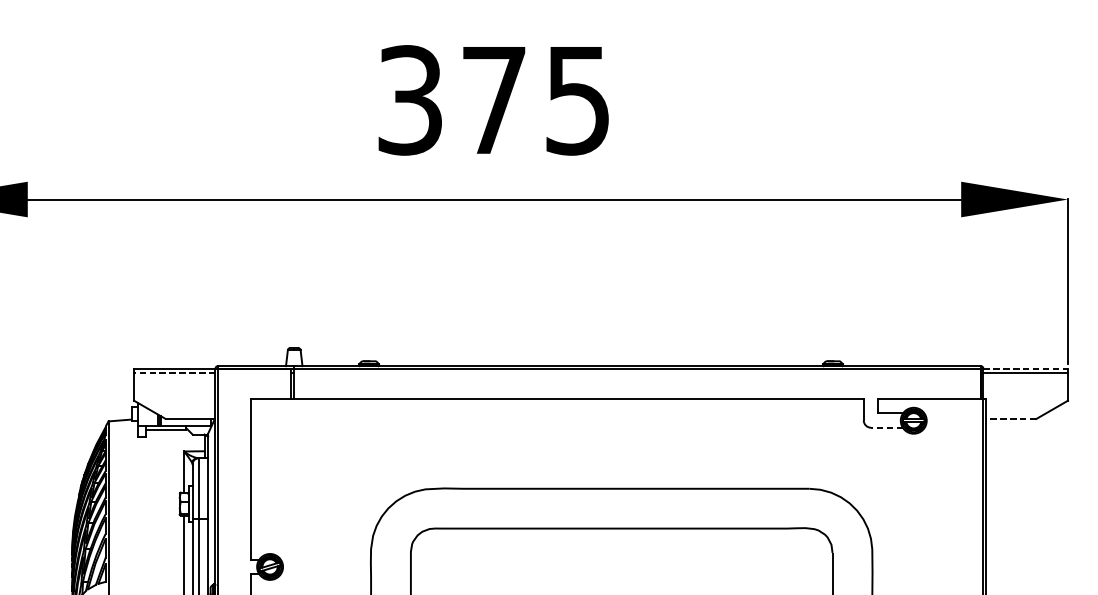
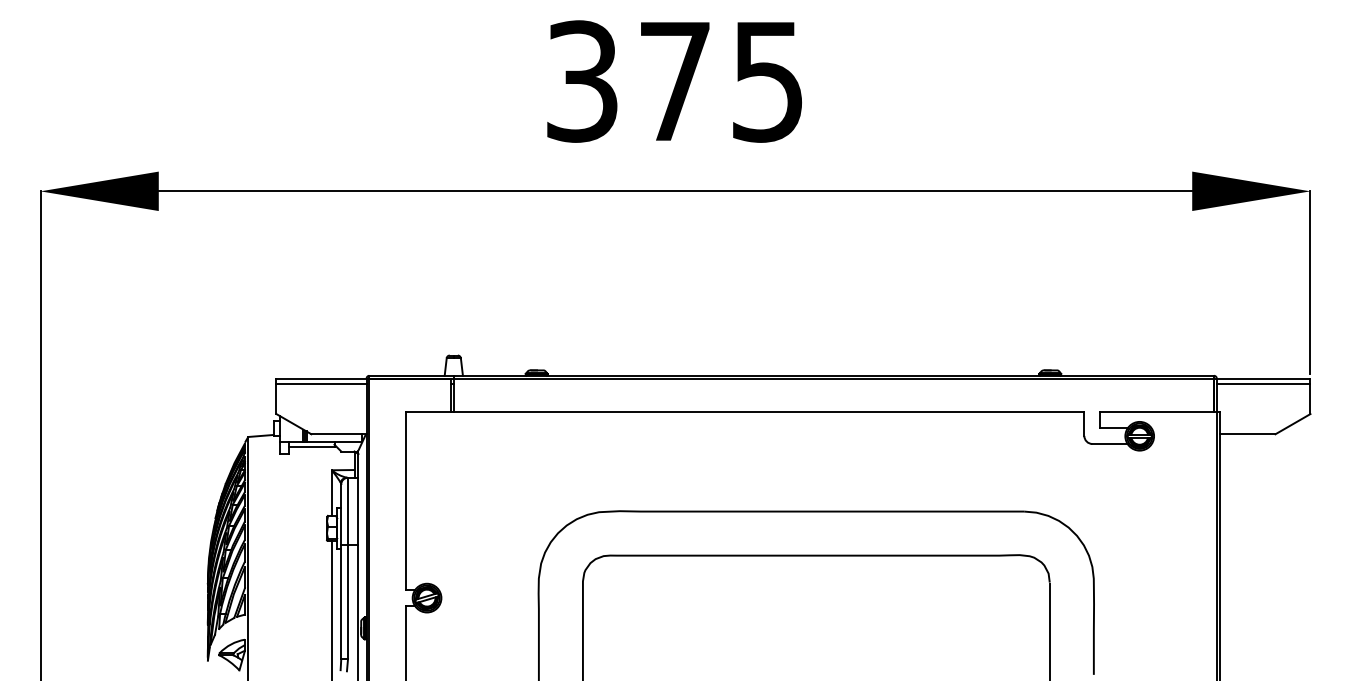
line: (1025, 368) -> (1263, 378), dashed -> solid
line: (174, 373) -> (321, 383), dashed -> solid
line: (1011, 419) -> (1247, 434), dashed -> solid
line: (886, 427) -> (1109, 443), dashed -> solid

